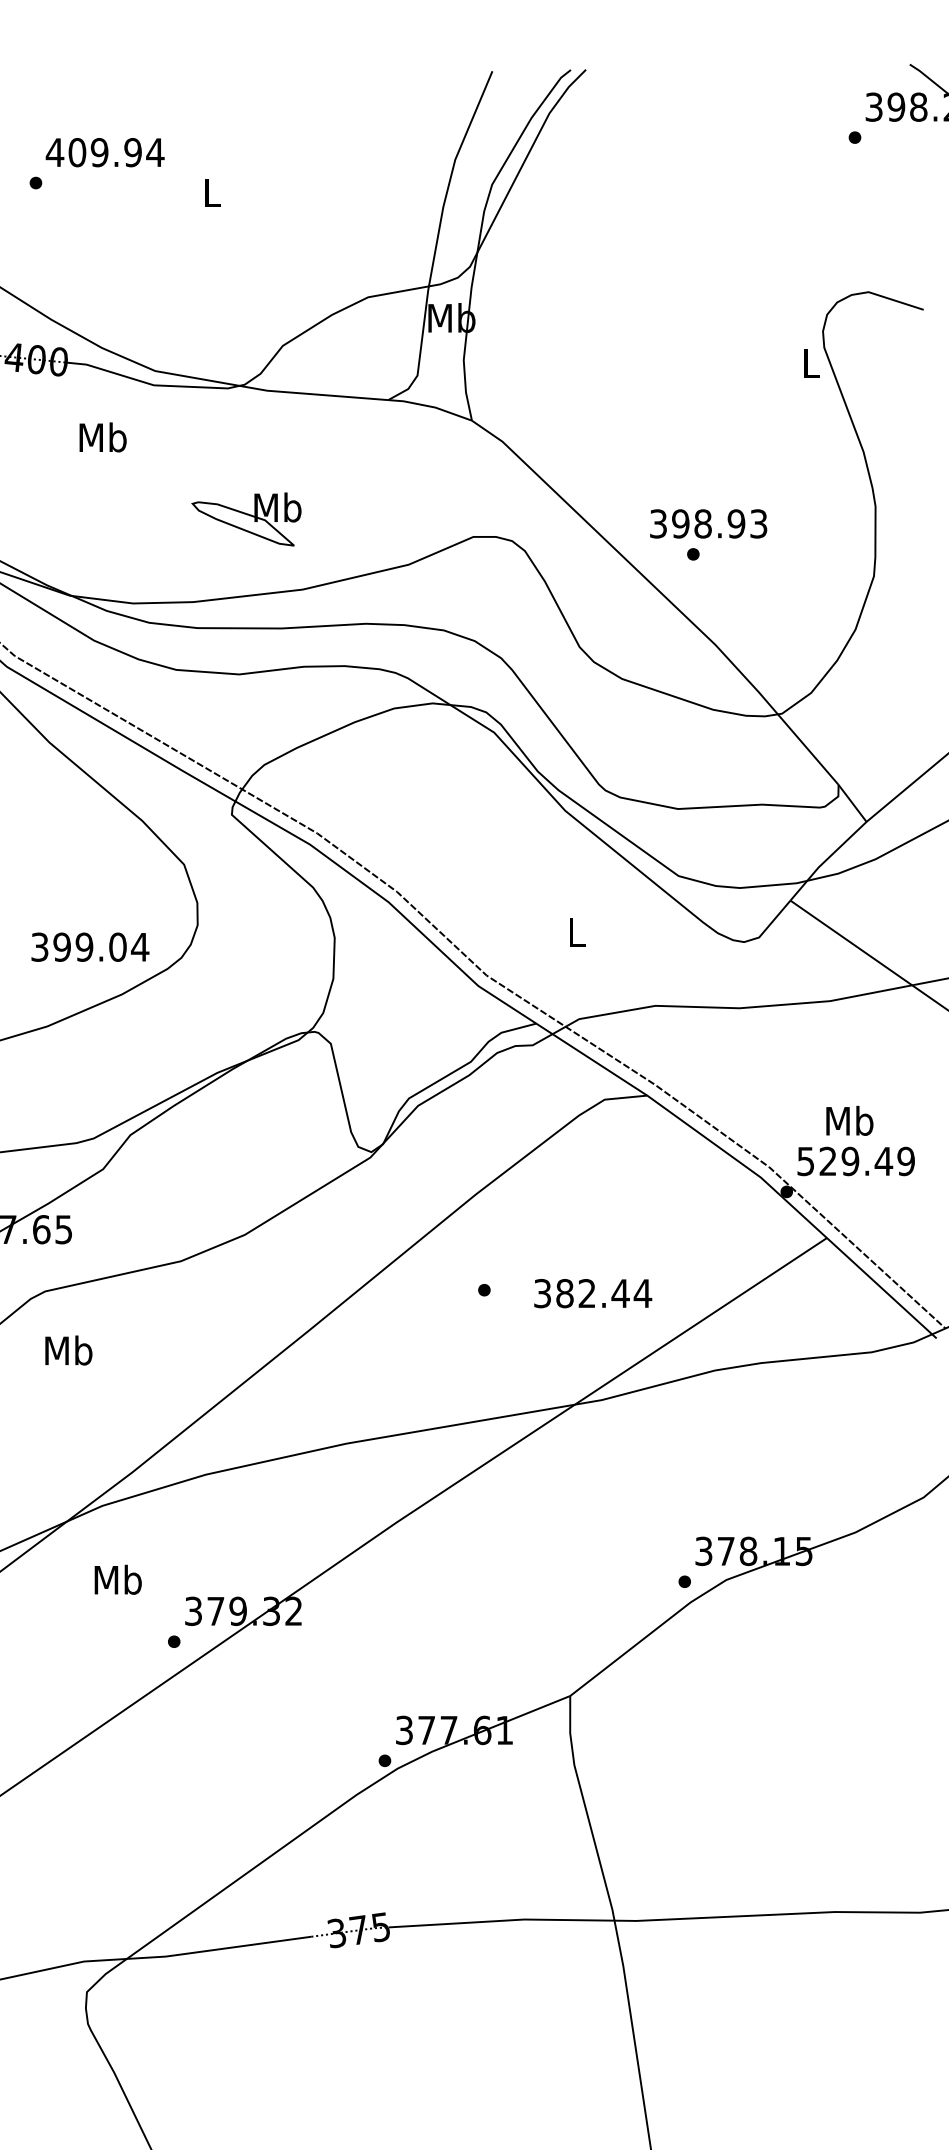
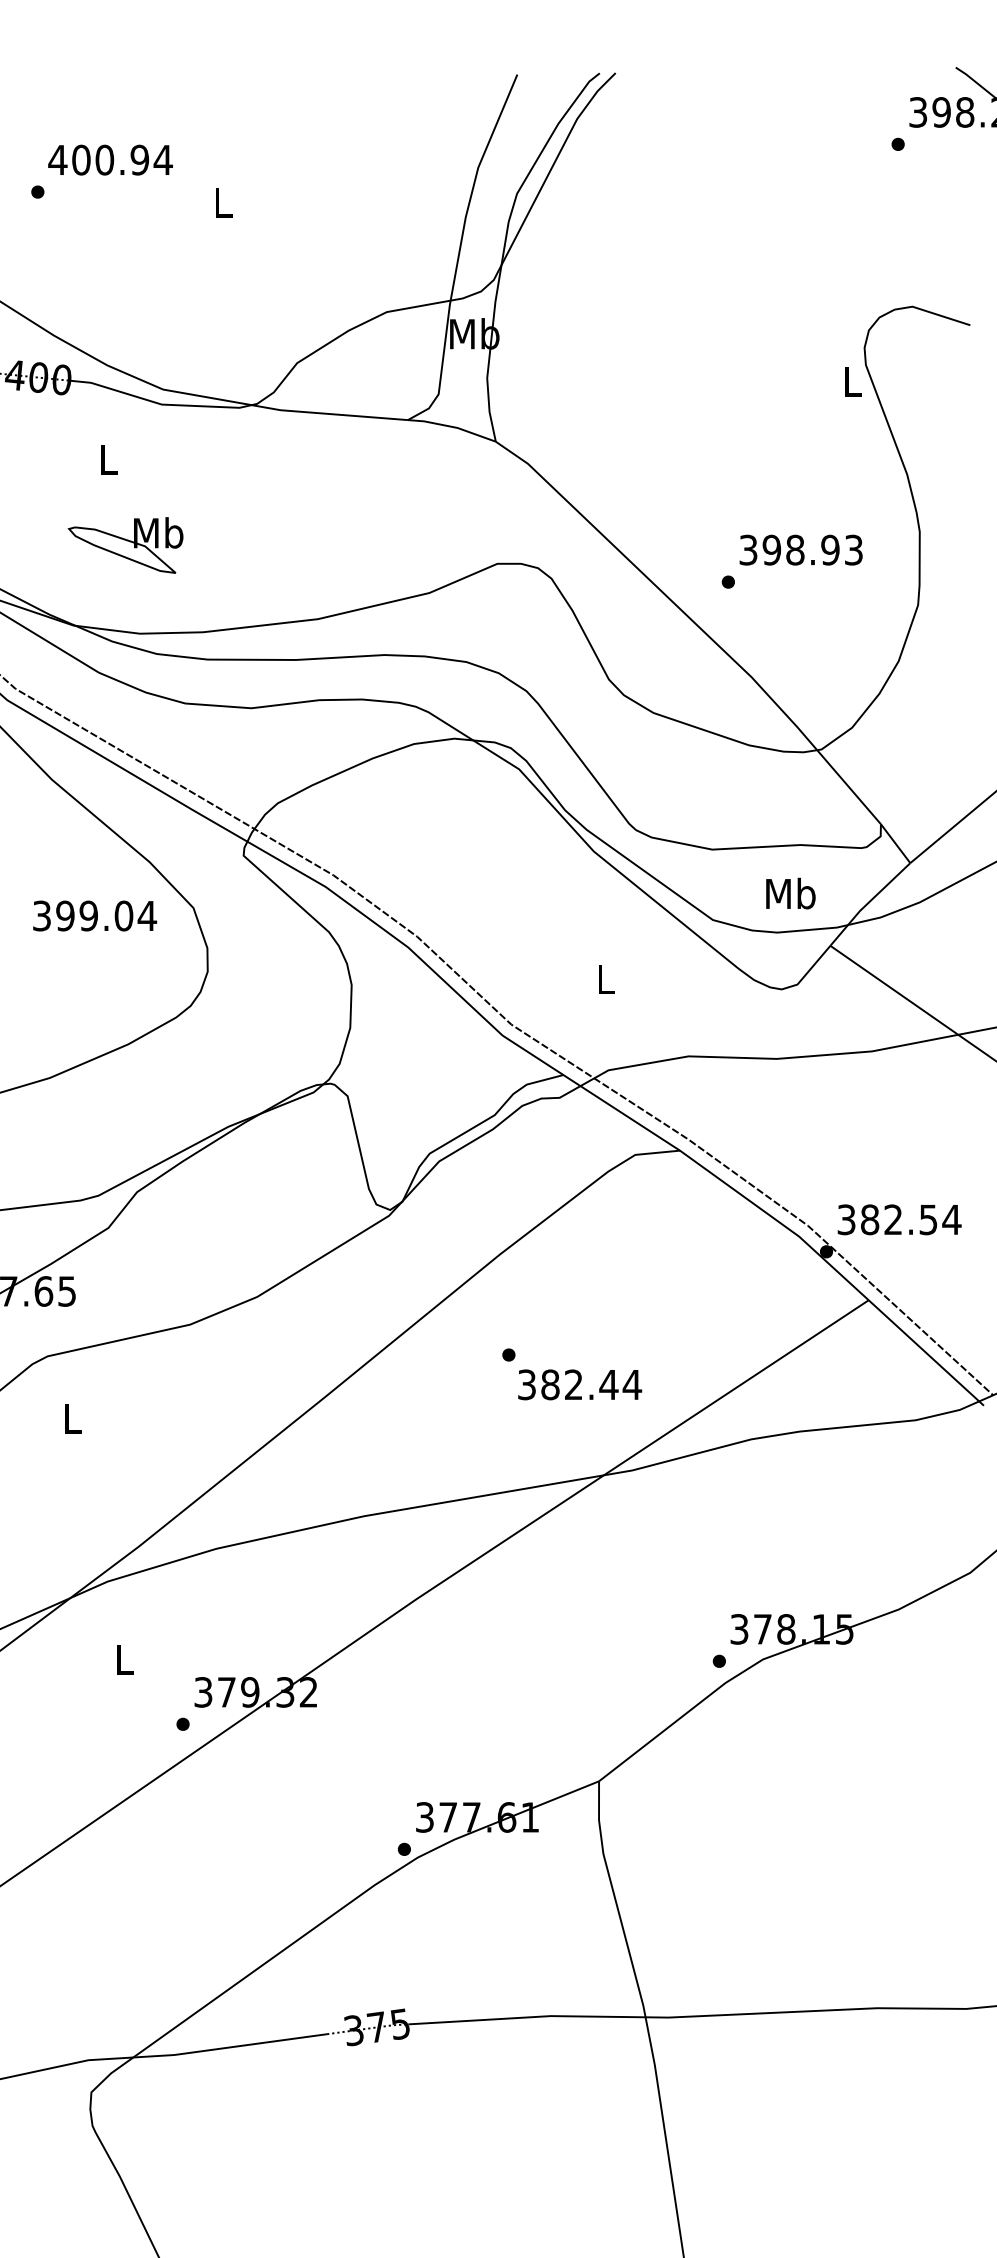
text: (99, 152) -> (104, 160), 409.94 -> 400.94
text: (102, 437) -> (107, 459), Mb -> L
part: (246, 519) -> (125, 545), moved
text: (708, 523) -> (801, 549), moved
text: (90, 946) -> (95, 915), moved
text: (849, 1120) -> (790, 893), moved
text: (856, 1161) -> (899, 1219), 529.49 -> 382.54
text: (593, 1293) -> (580, 1384), moved
text: (68, 1350) -> (72, 1418), Mb -> L
text: (117, 1579) -> (123, 1658), Mb -> L

